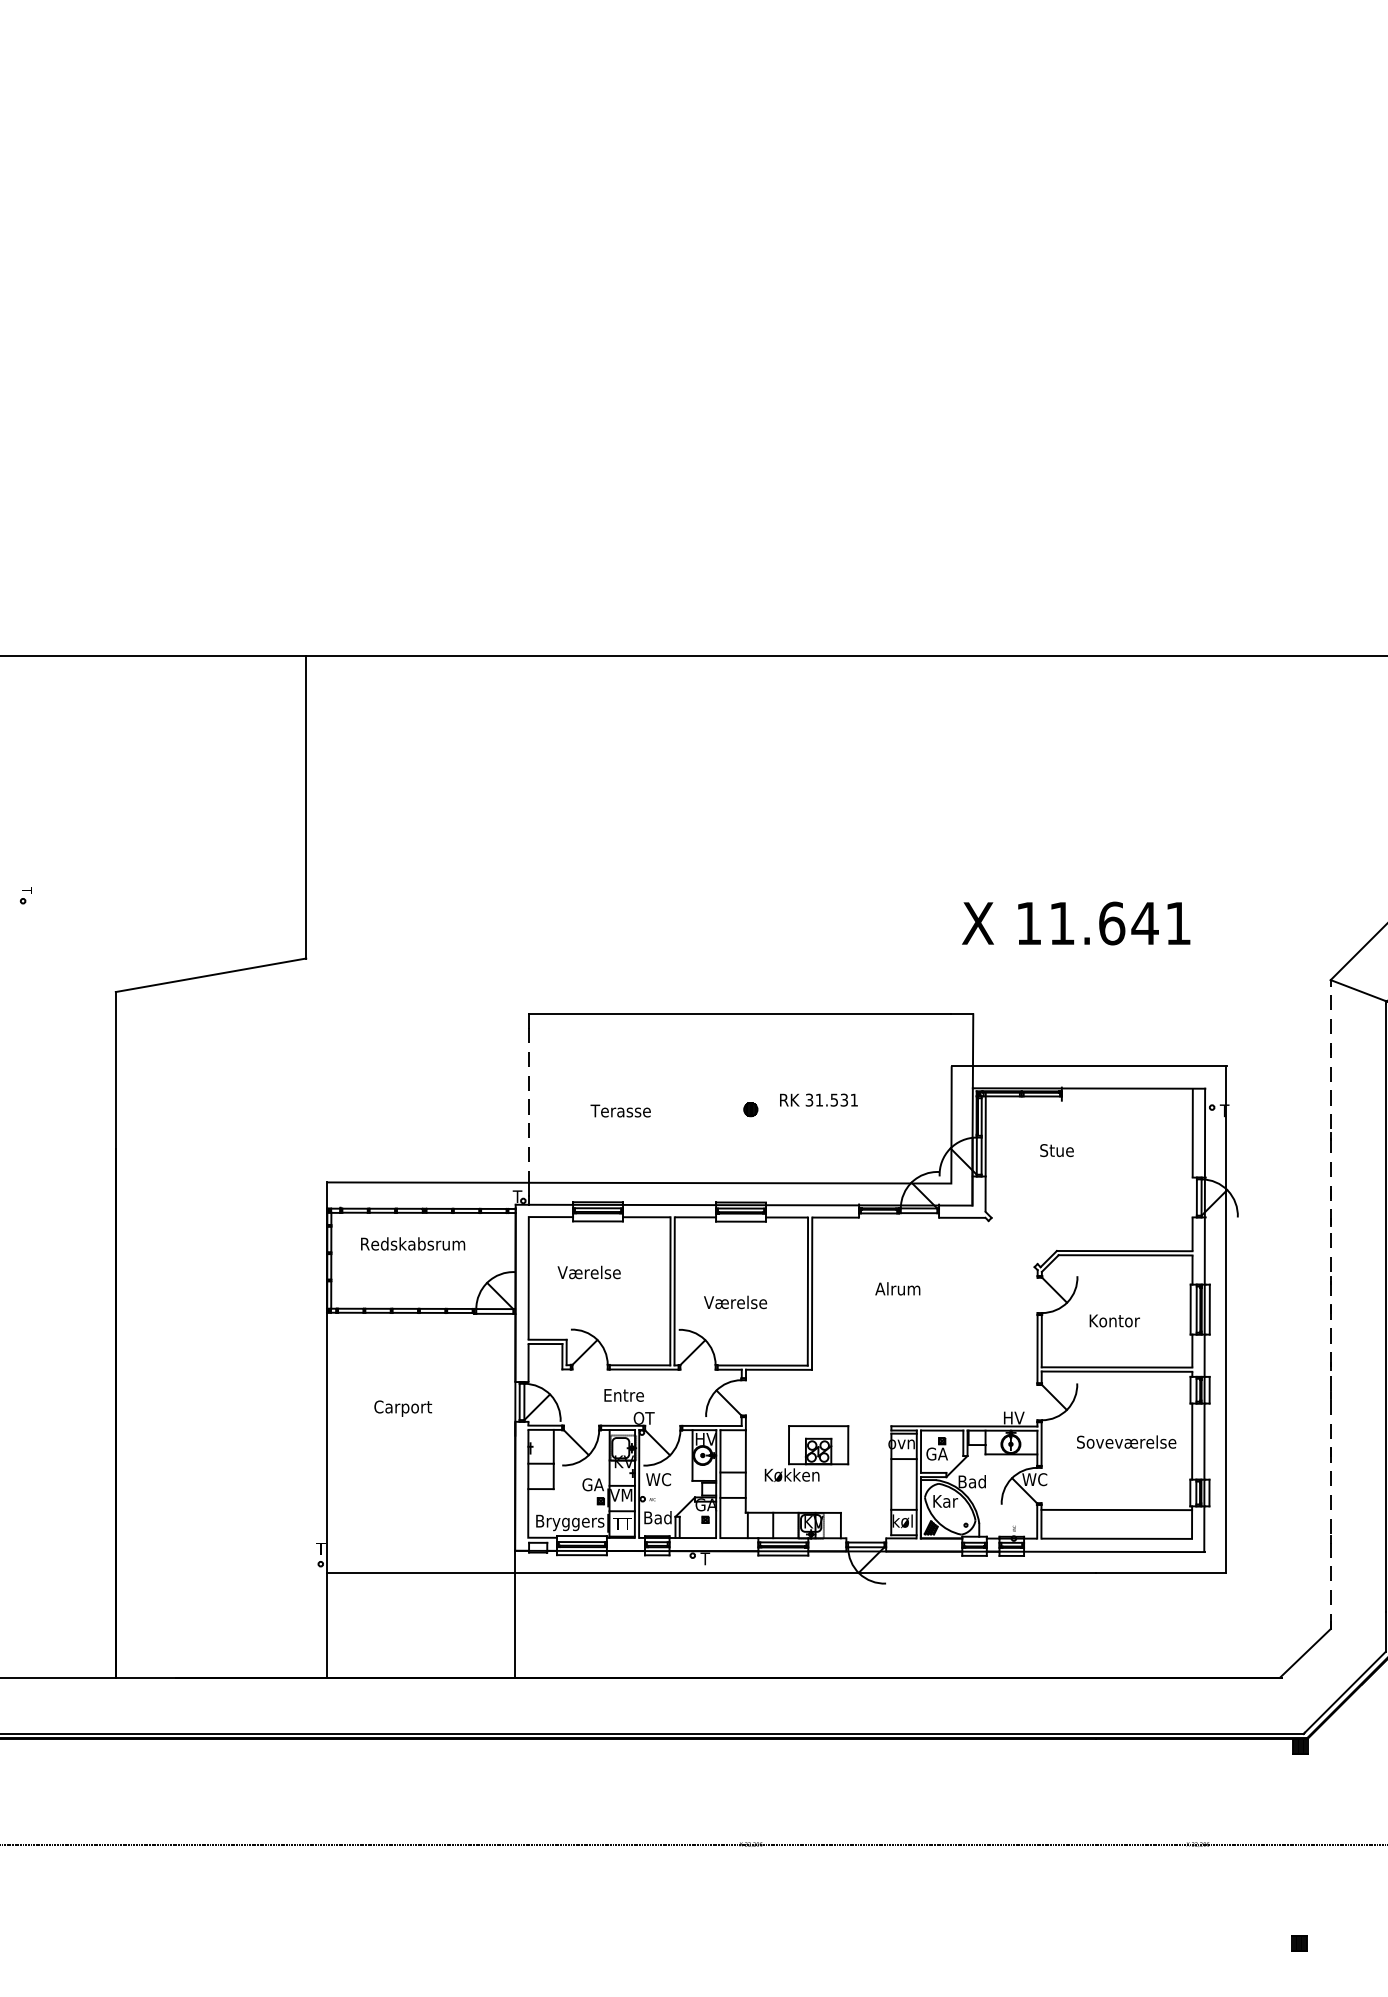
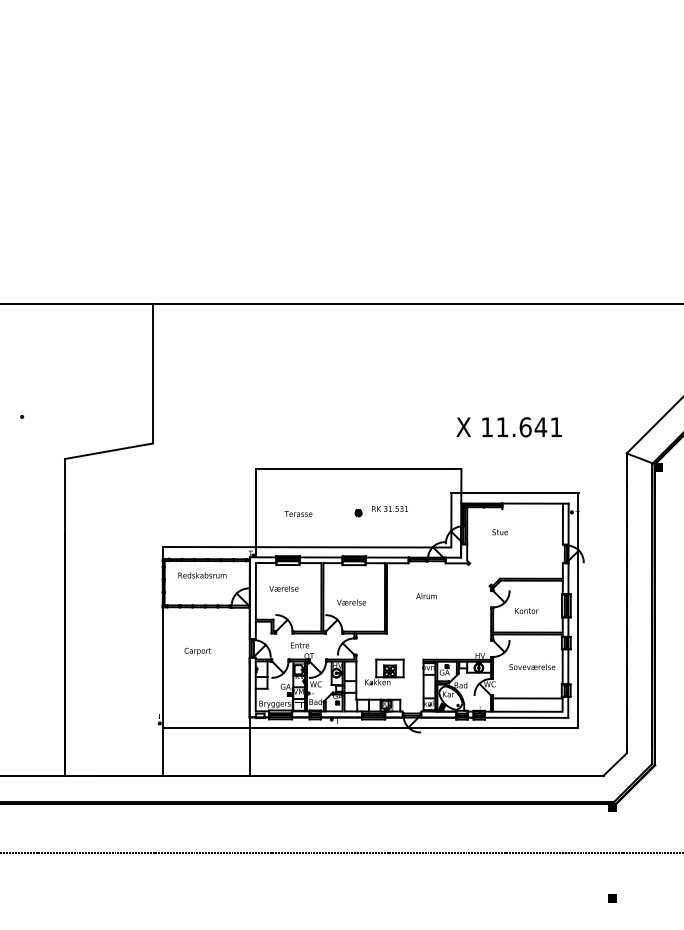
line: (527, 1105) -> (255, 511), dashed -> solid
line: (1330, 1302) -> (626, 602), dashed -> solid

